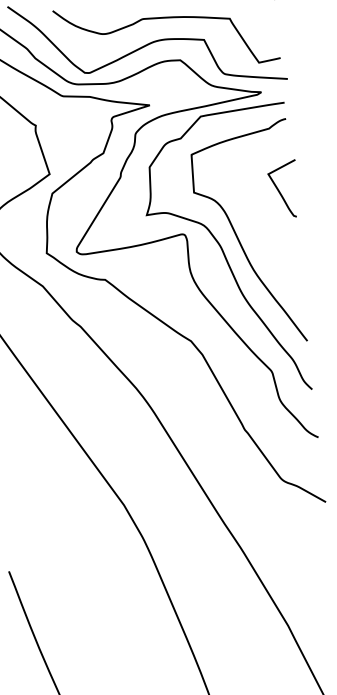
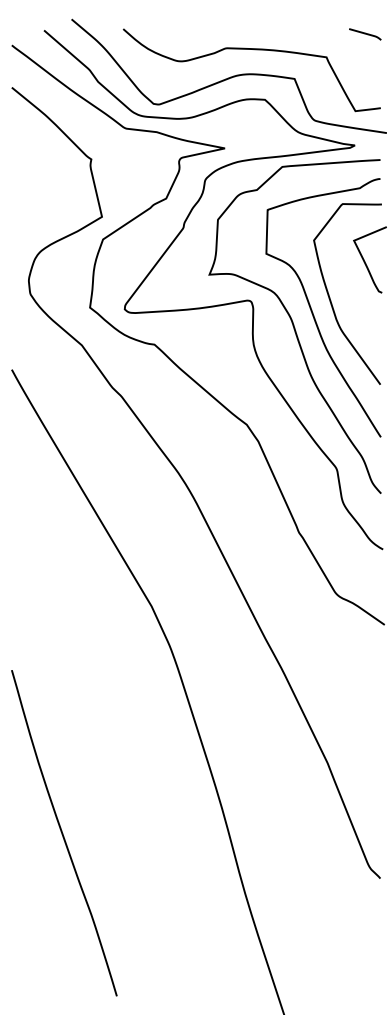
curve: (252, 224) -> (330, 297), added

